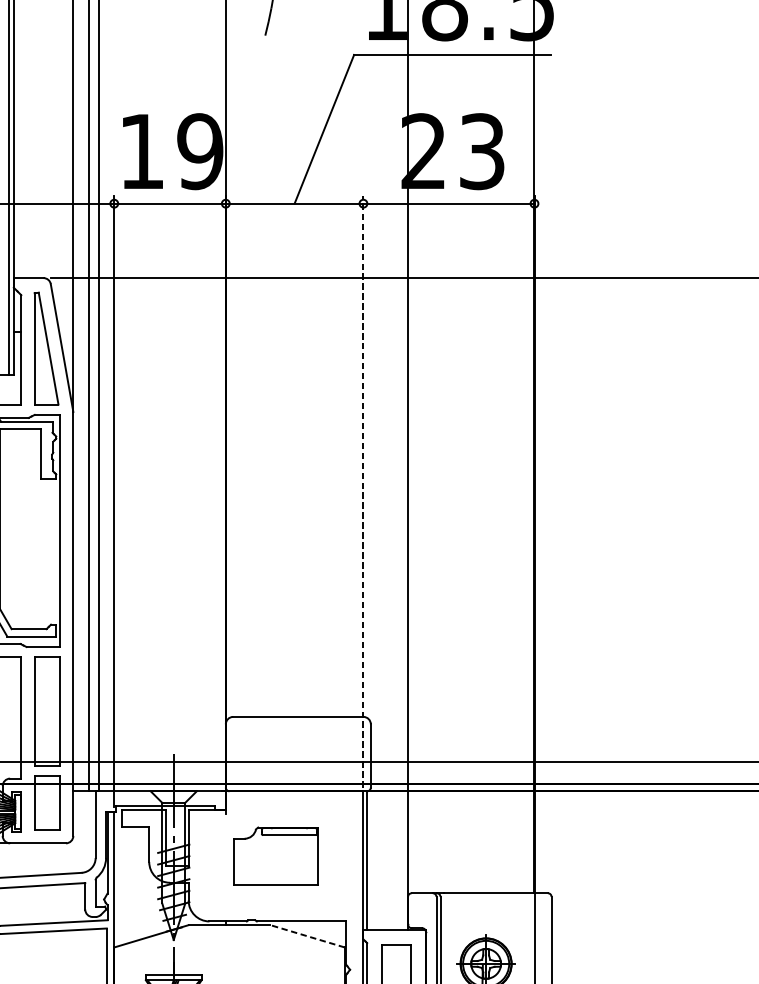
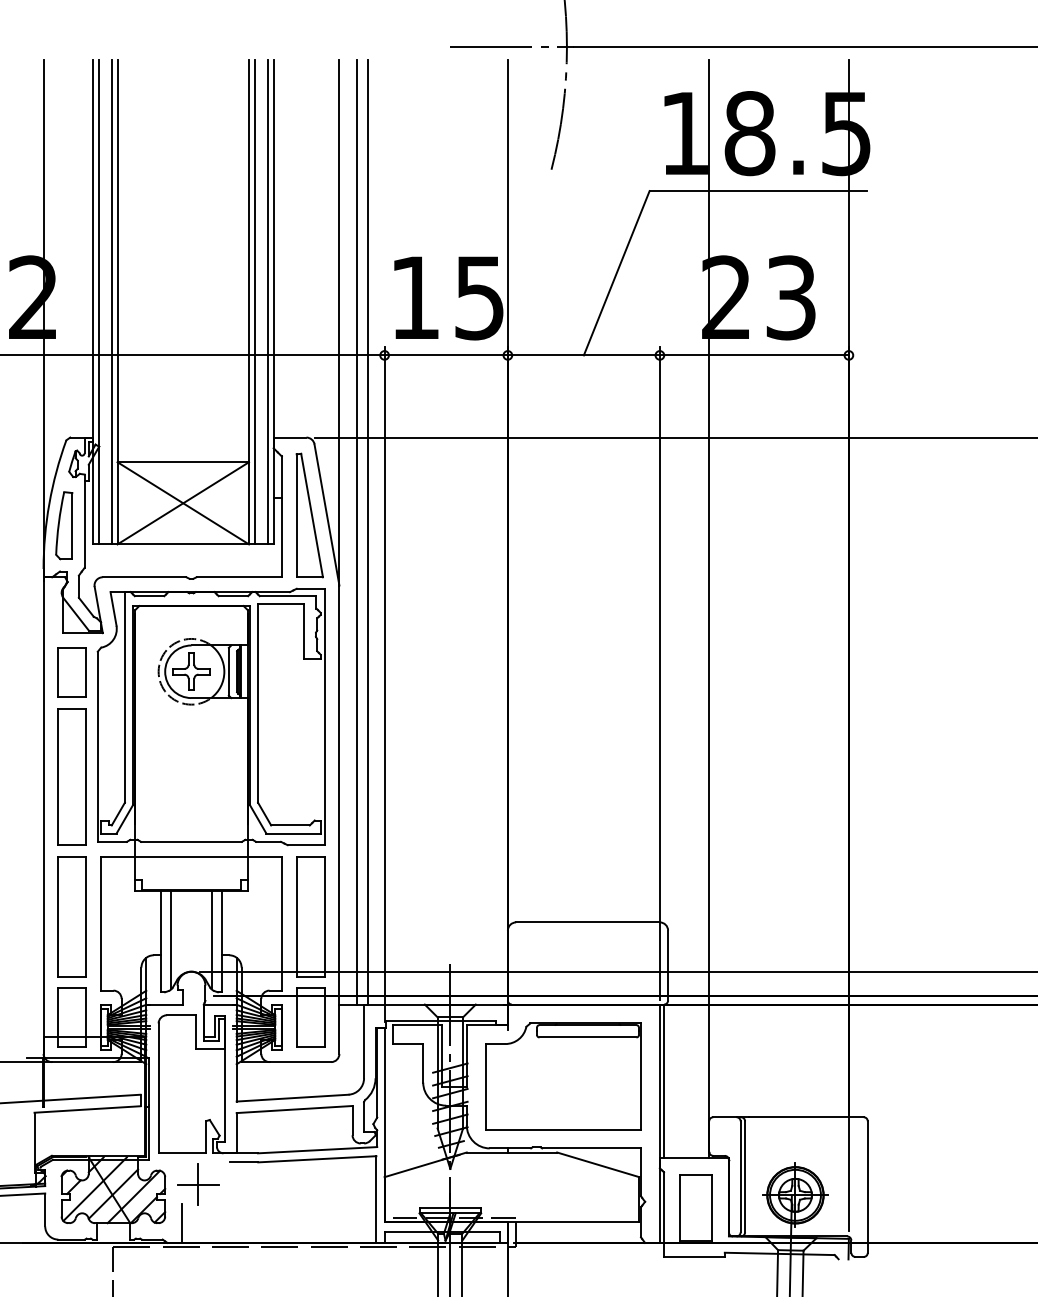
text: (200, 151) -> (479, 297), 19 -> 15
line: (363, 491) -> (659, 673), dashed -> solid
part: (276, 856) -> (563, 1076), size x1.67
line: (307, 936) -> (598, 1164), dashed -> solid

